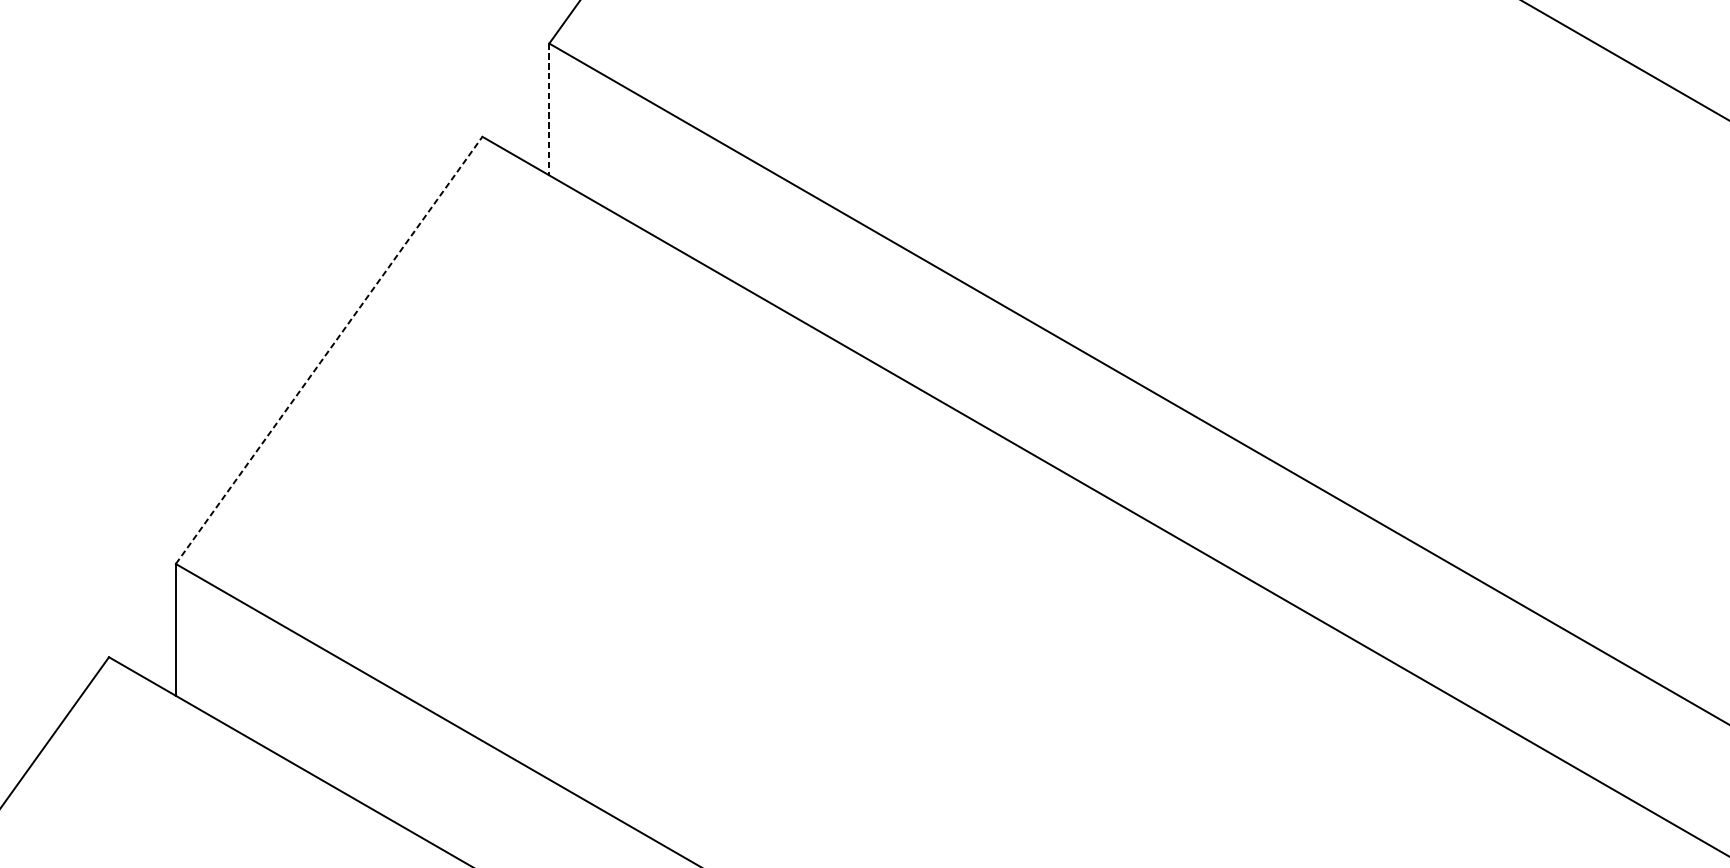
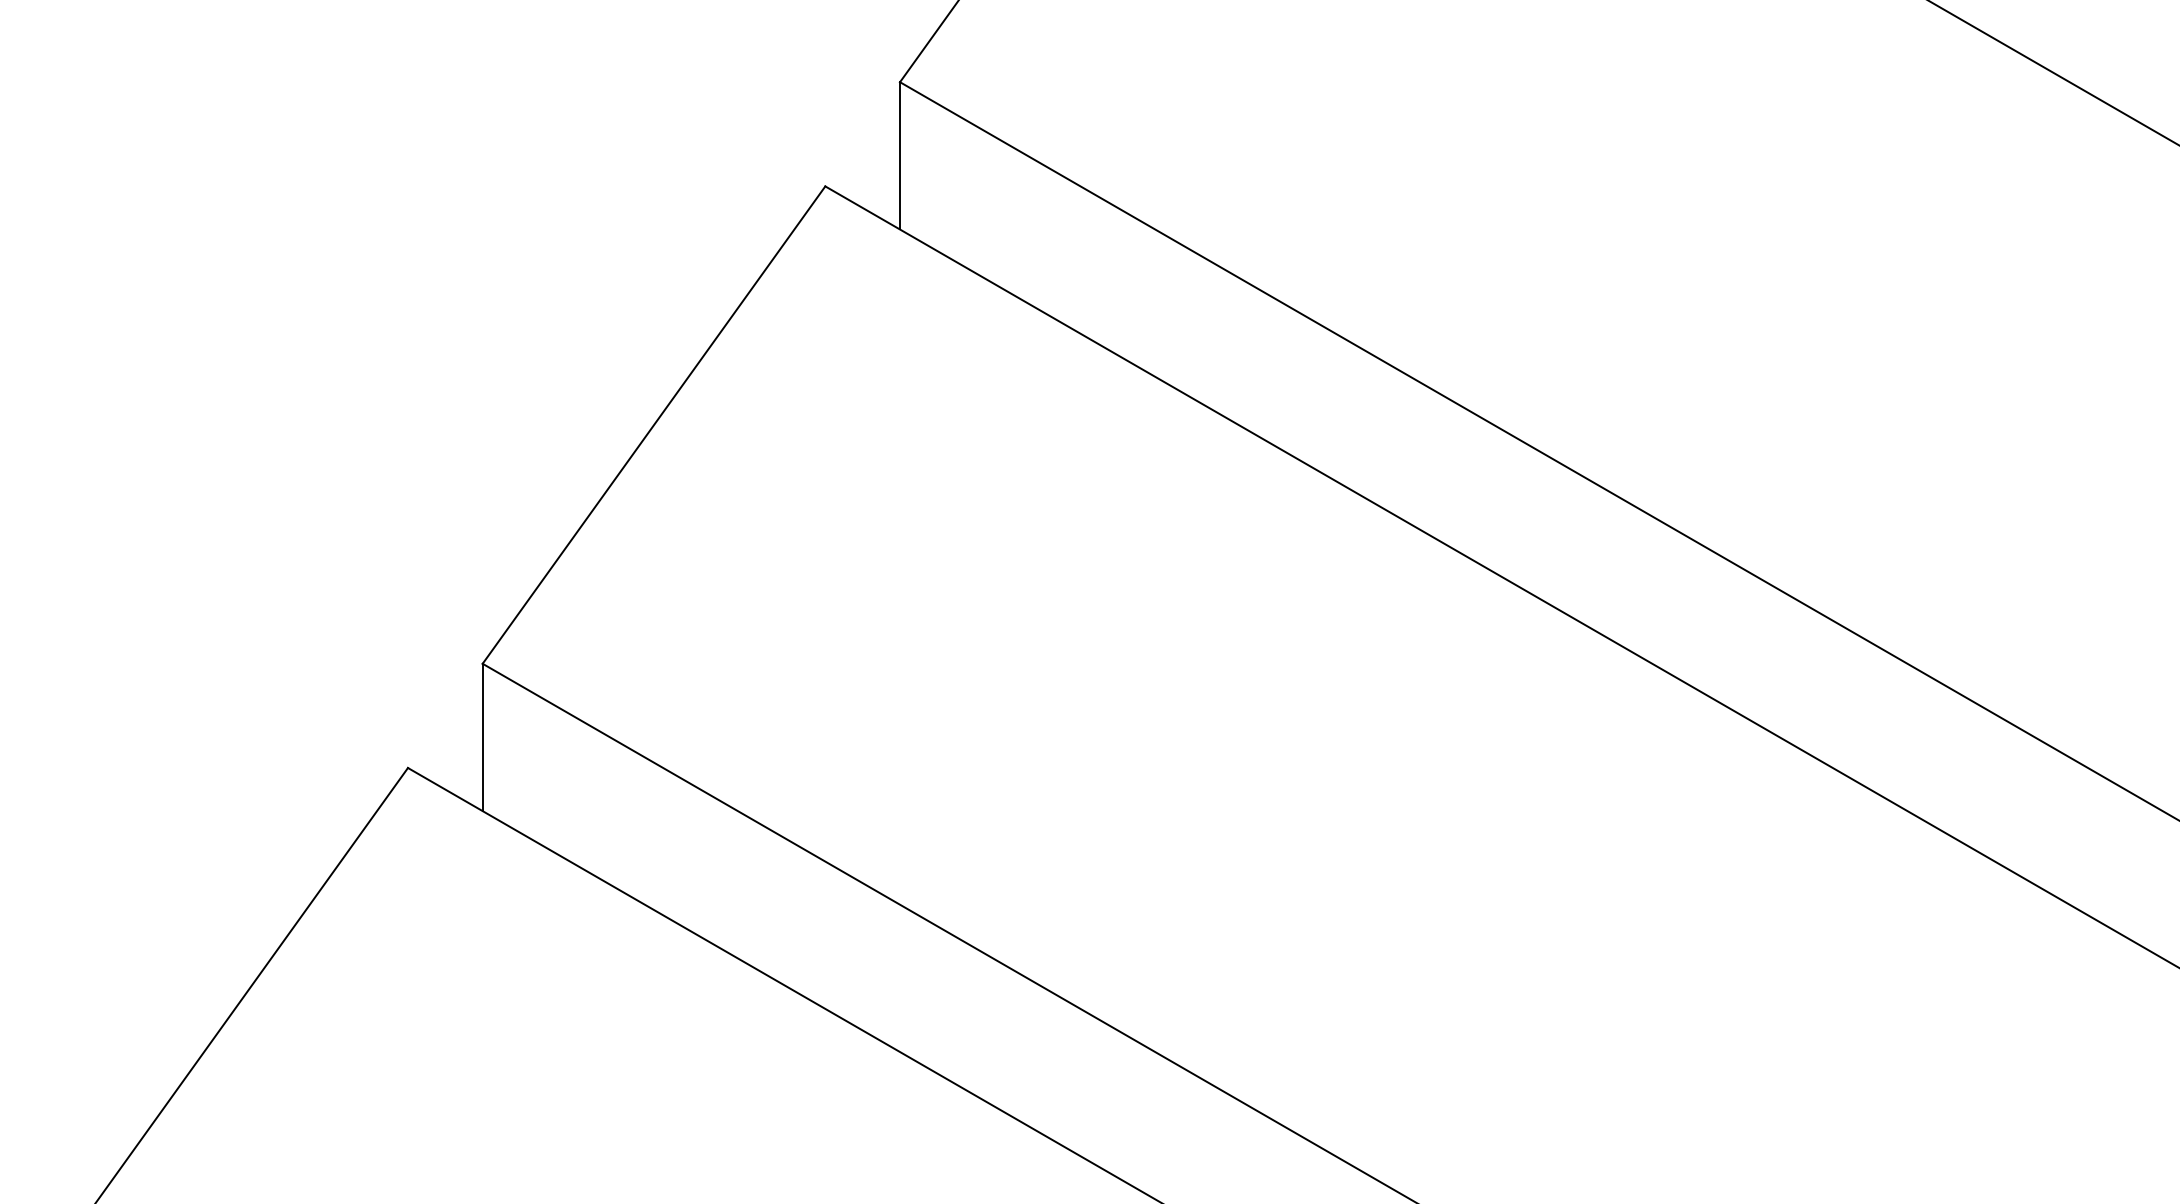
line: (549, 109) -> (900, 155), dashed -> solid
line: (329, 350) -> (654, 425), dashed -> solid

